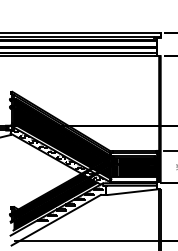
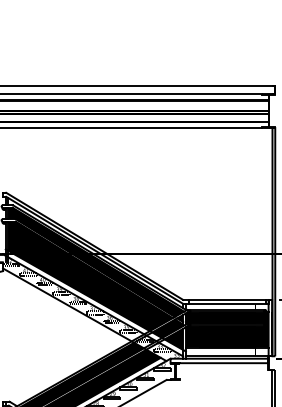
line: (131, 191) -> (222, 373), removed

